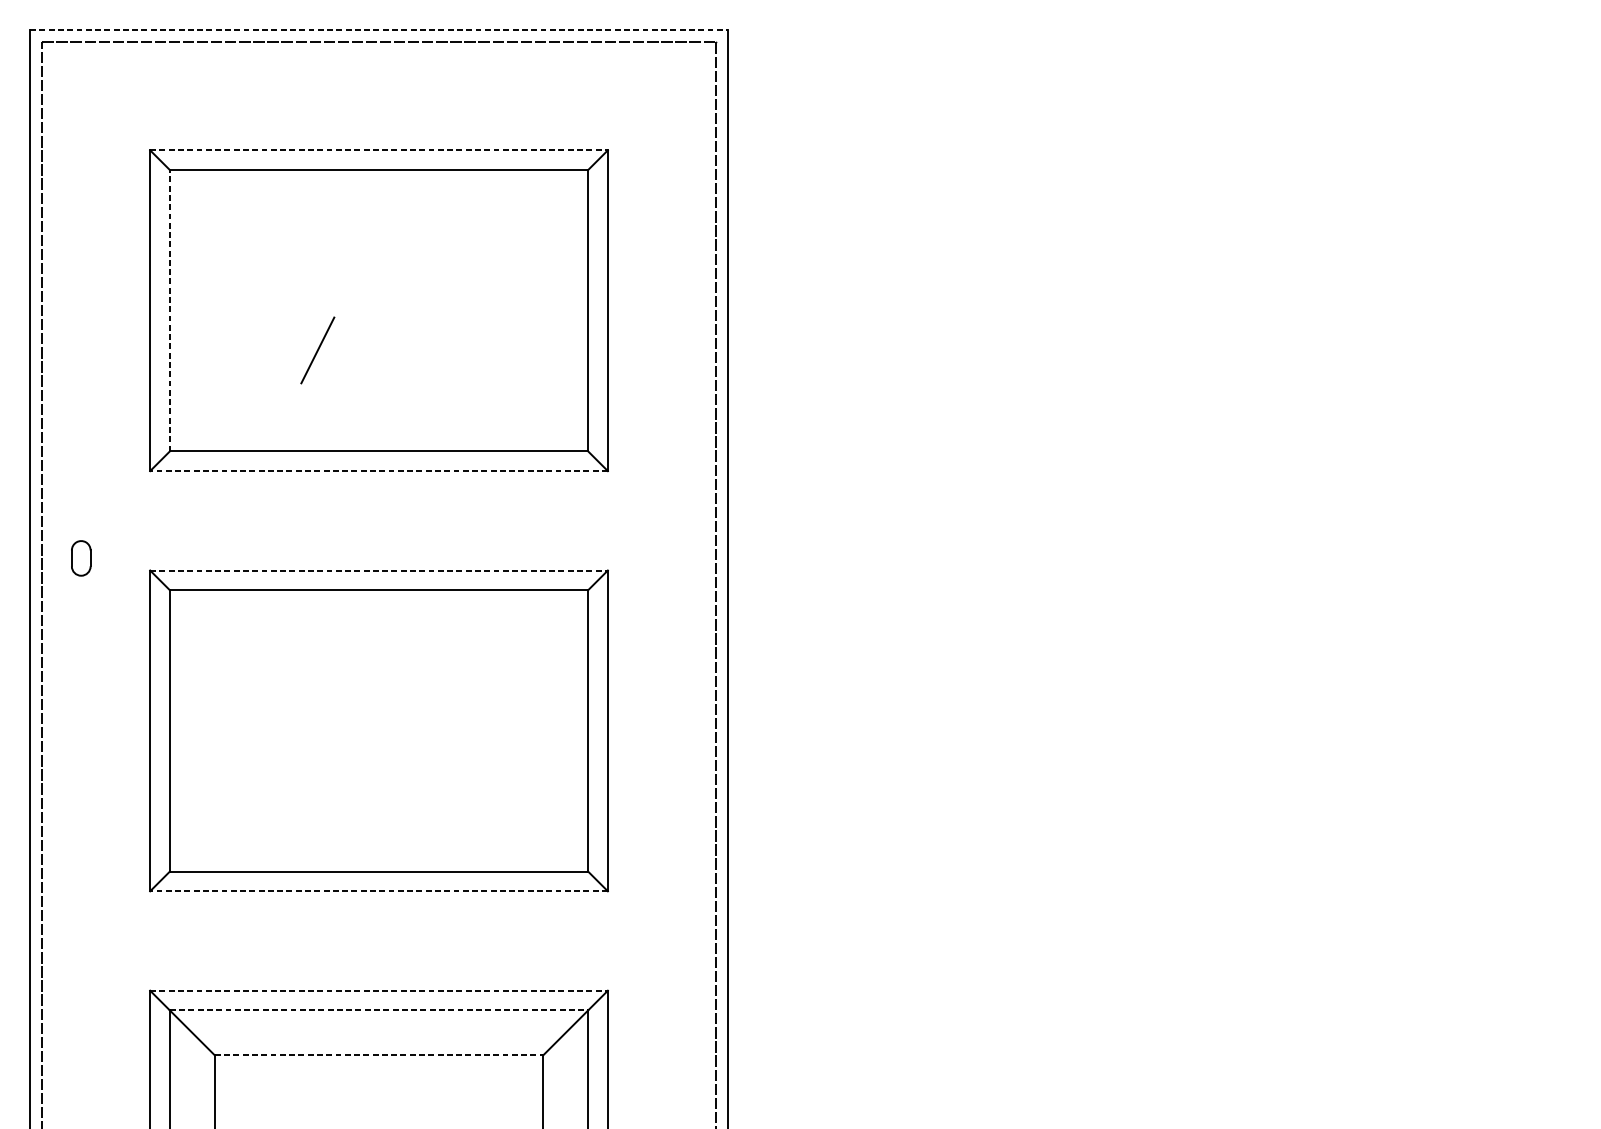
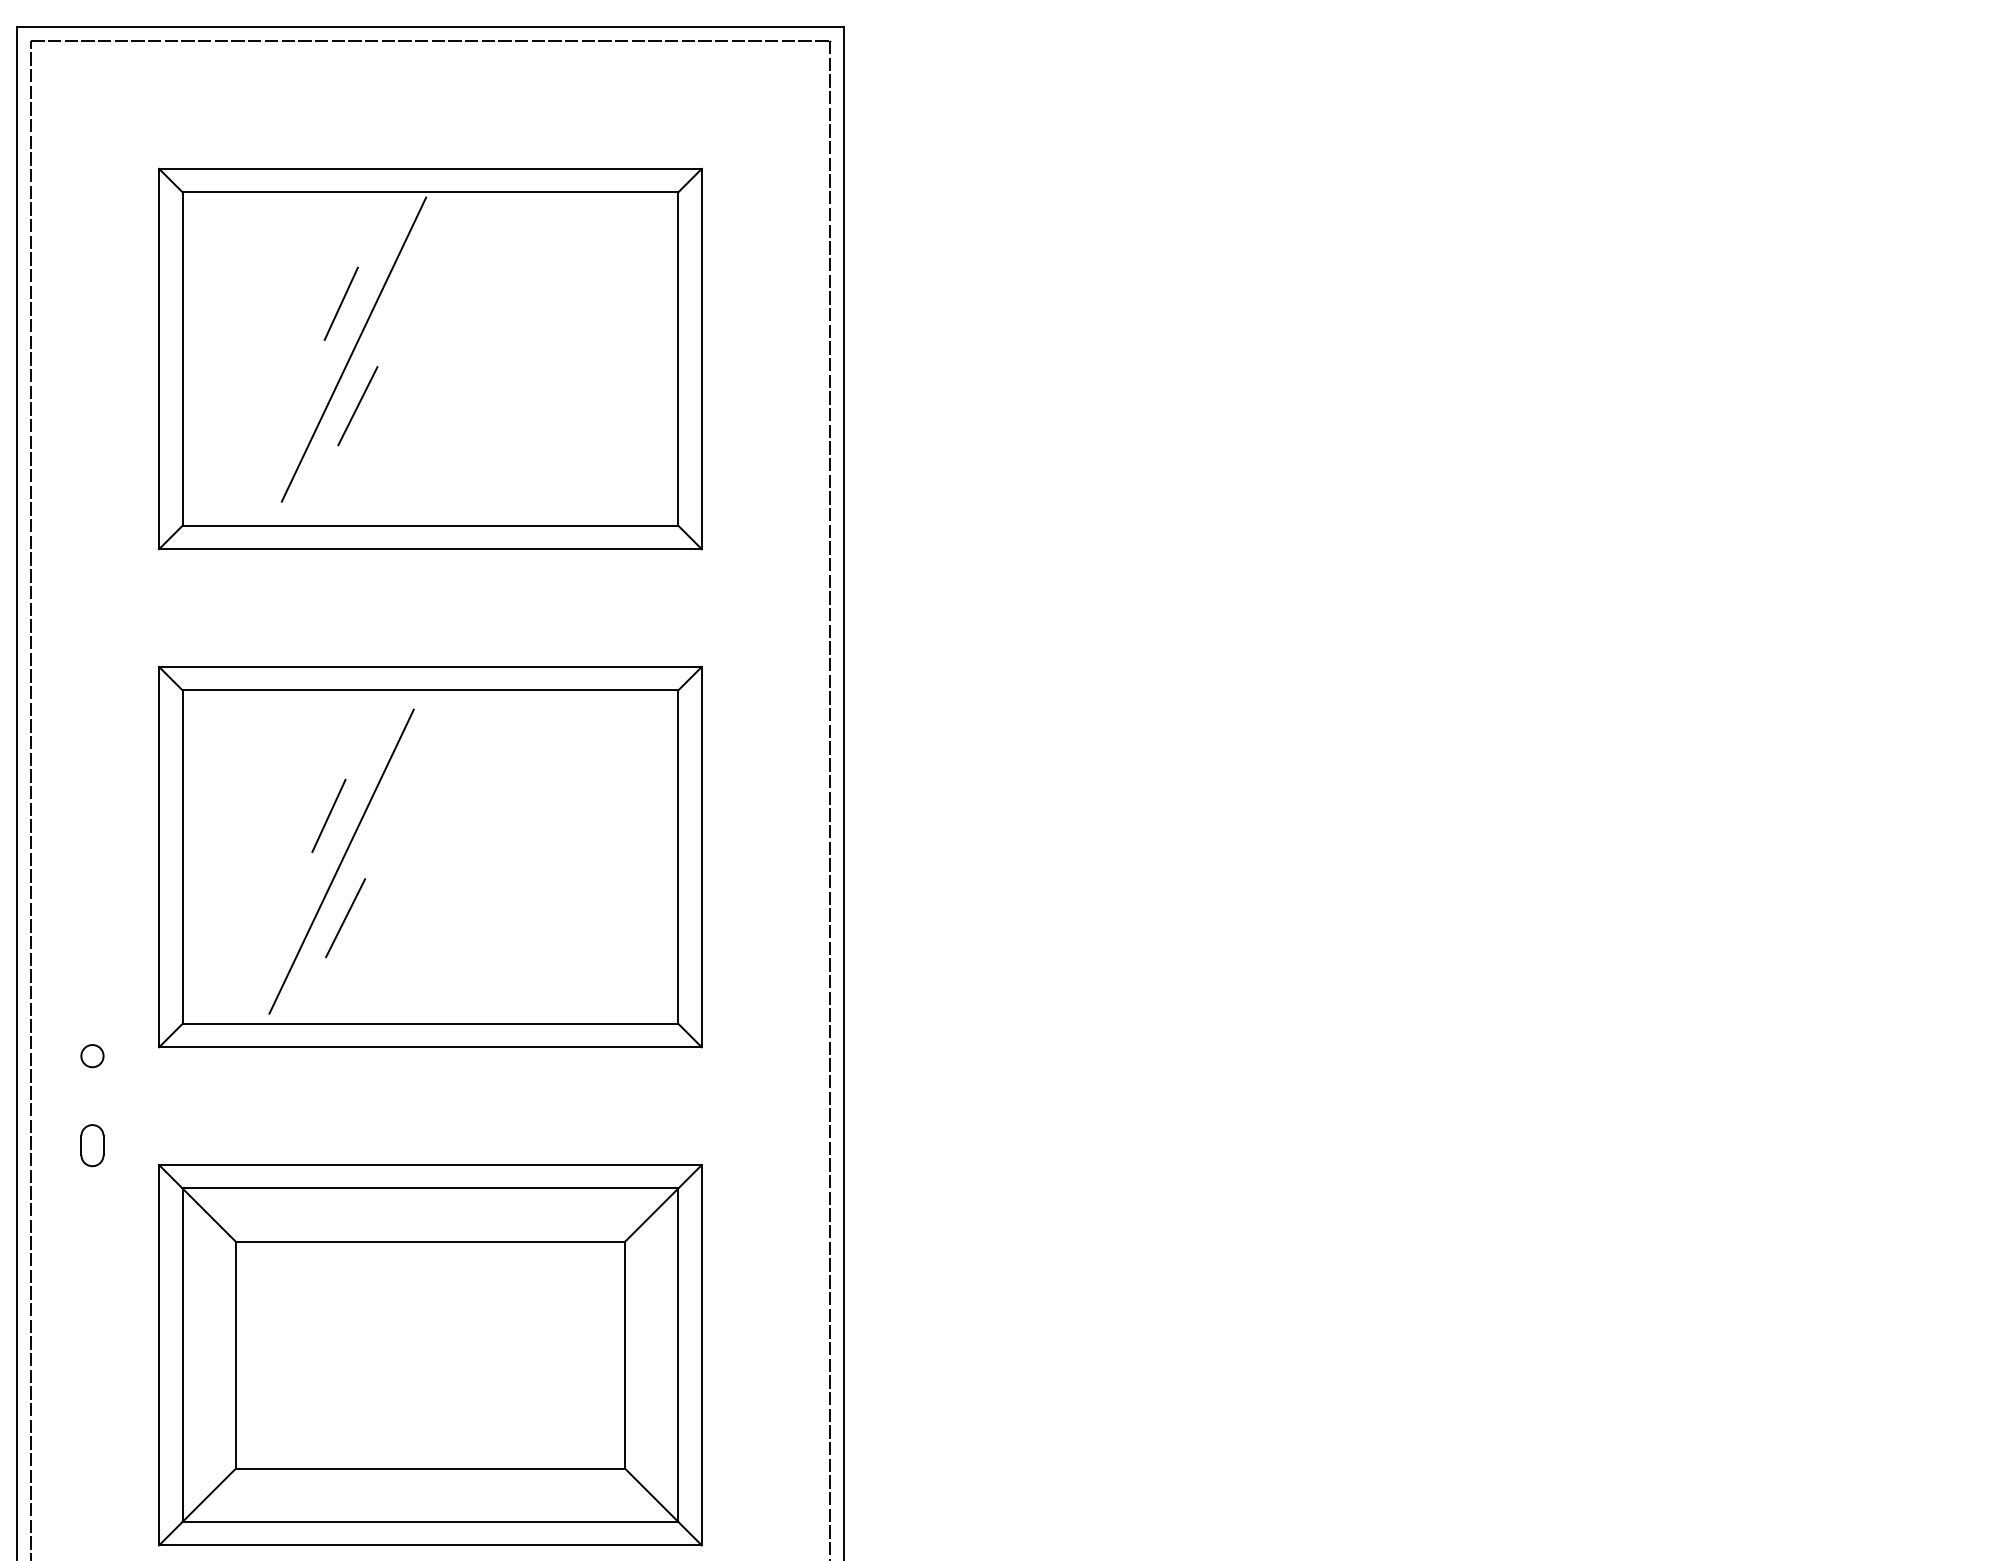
line: (379, 30) -> (430, 26), dashed -> solid
line: (379, 149) -> (430, 168), dashed -> solid
line: (303, 263) -> (340, 303), added
line: (314, 302) -> (353, 349), added
line: (169, 311) -> (182, 359), dashed -> solid
line: (378, 471) -> (429, 549), dashed -> solid
part: (81, 558) -> (92, 1145), moved
line: (379, 570) -> (430, 667), dashed -> solid
line: (293, 695) -> (328, 815), added
line: (303, 734) -> (341, 861), added
line: (307, 782) -> (345, 918), added
line: (378, 891) -> (429, 1047), dashed -> solid
circle: (93, 899) -> (92, 1056), added
line: (379, 991) -> (430, 1165), dashed -> solid
line: (379, 1010) -> (430, 1188), dashed -> solid
line: (379, 1055) -> (430, 1241), dashed -> solid

